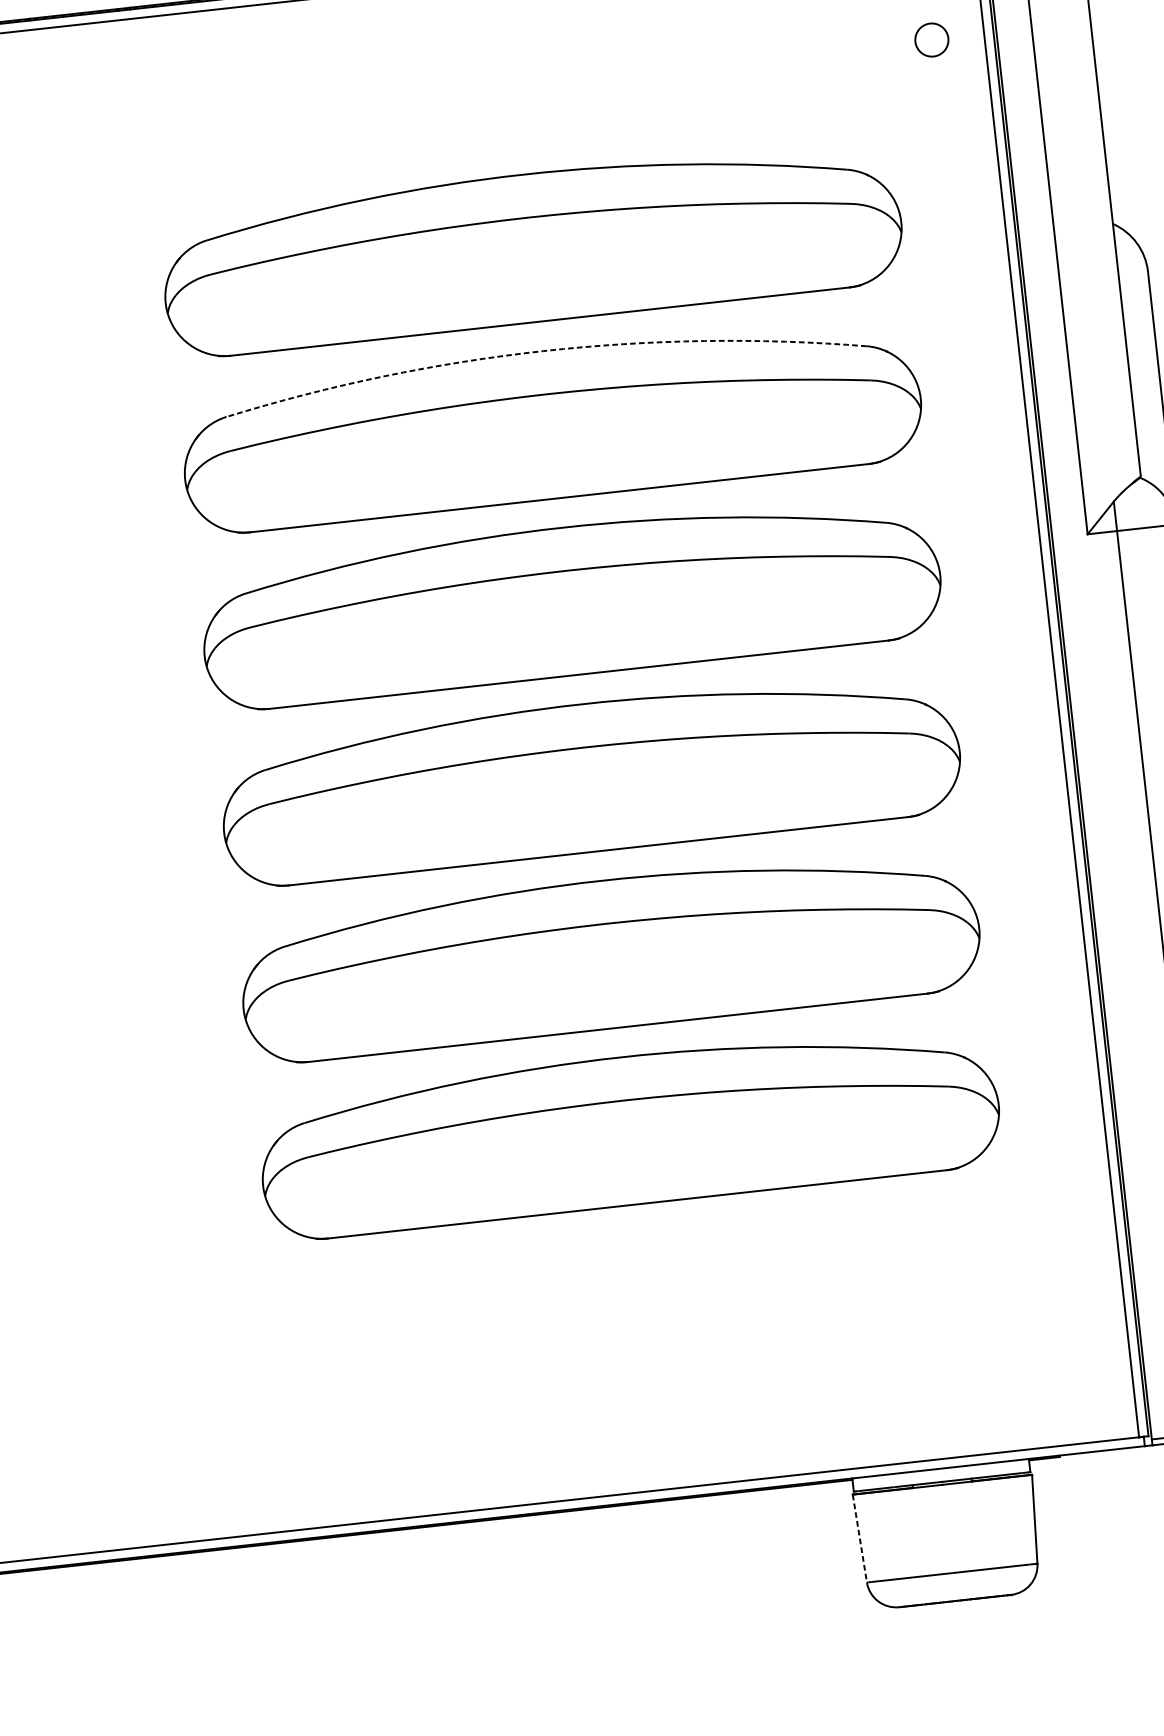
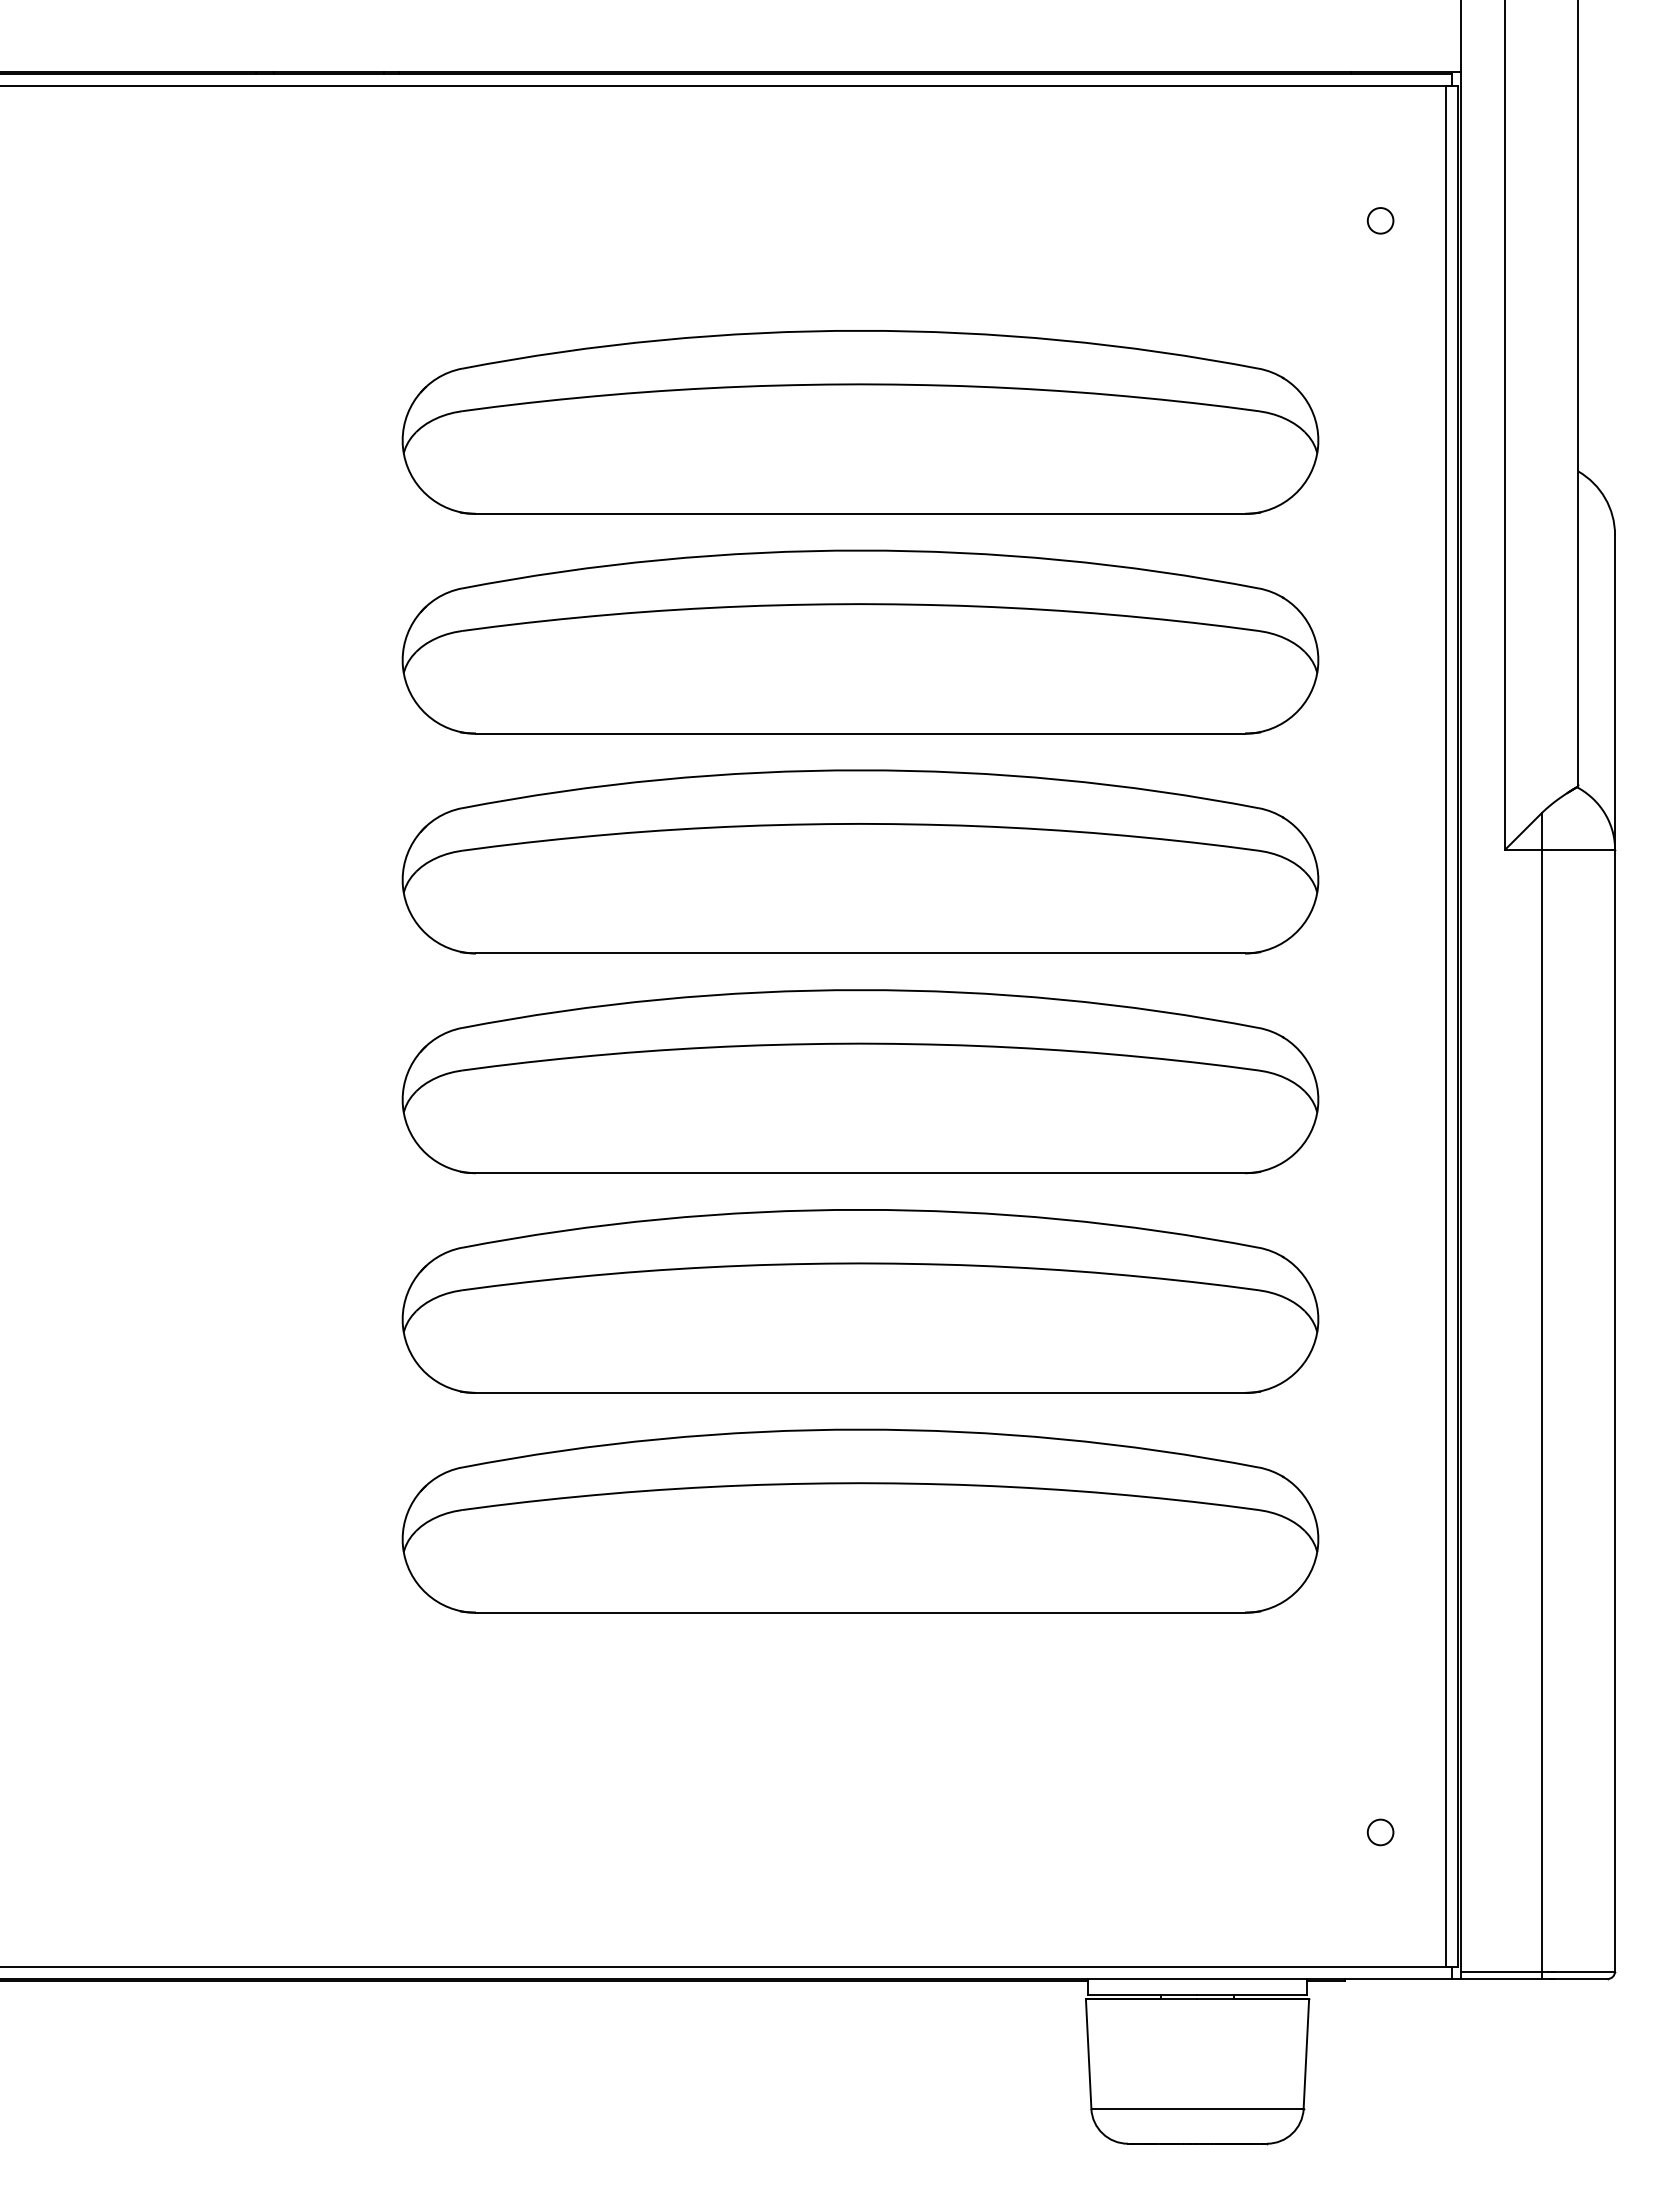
circle: (931, 39) -> (1380, 220), size x0.62
arc: (543, 351) -> (860, 550), dashed -> solid
circle: (1074, 1334) -> (1380, 1832), added
line: (859, 1539) -> (1088, 2054), dashed -> solid

